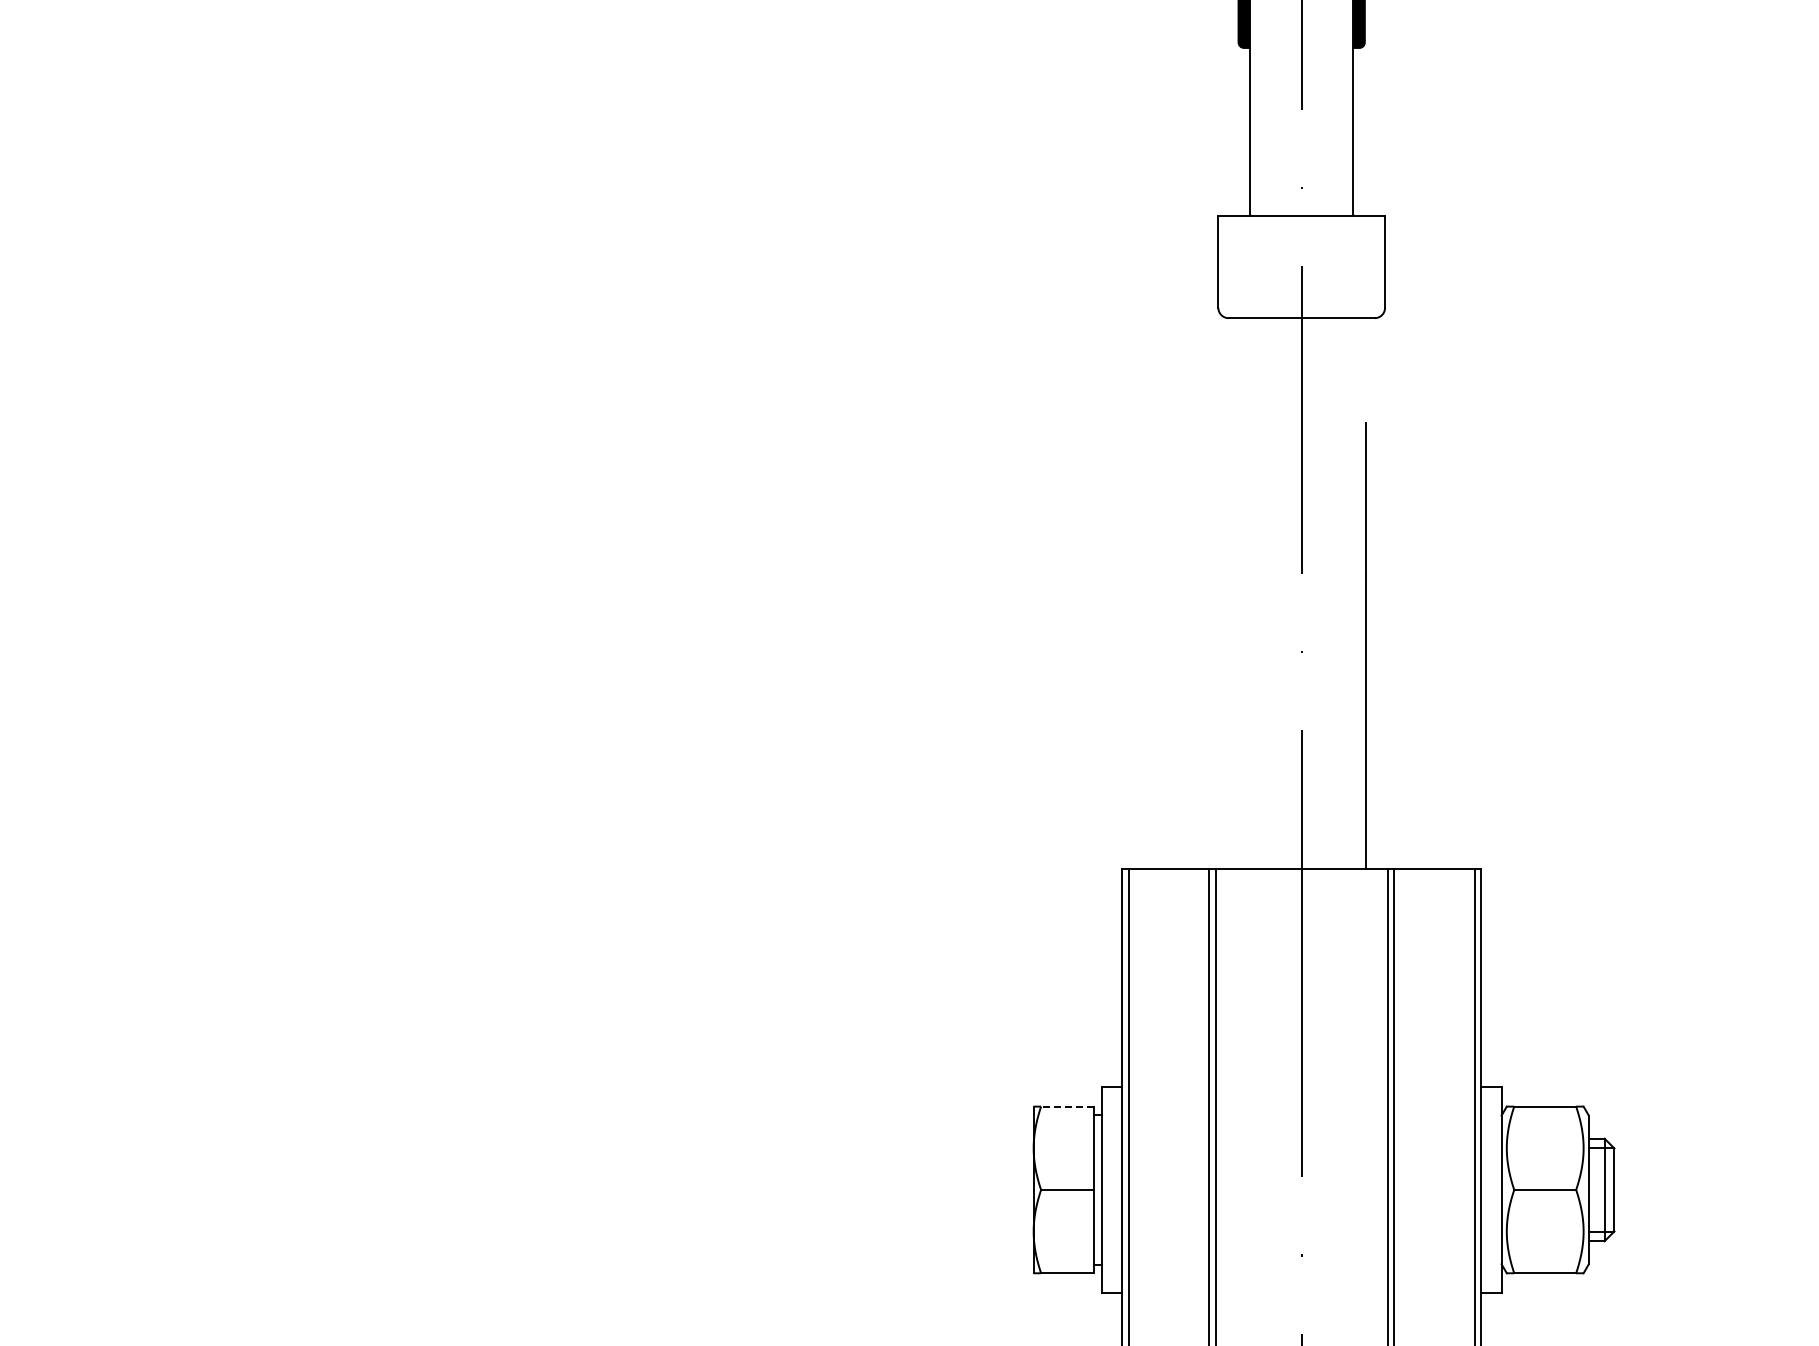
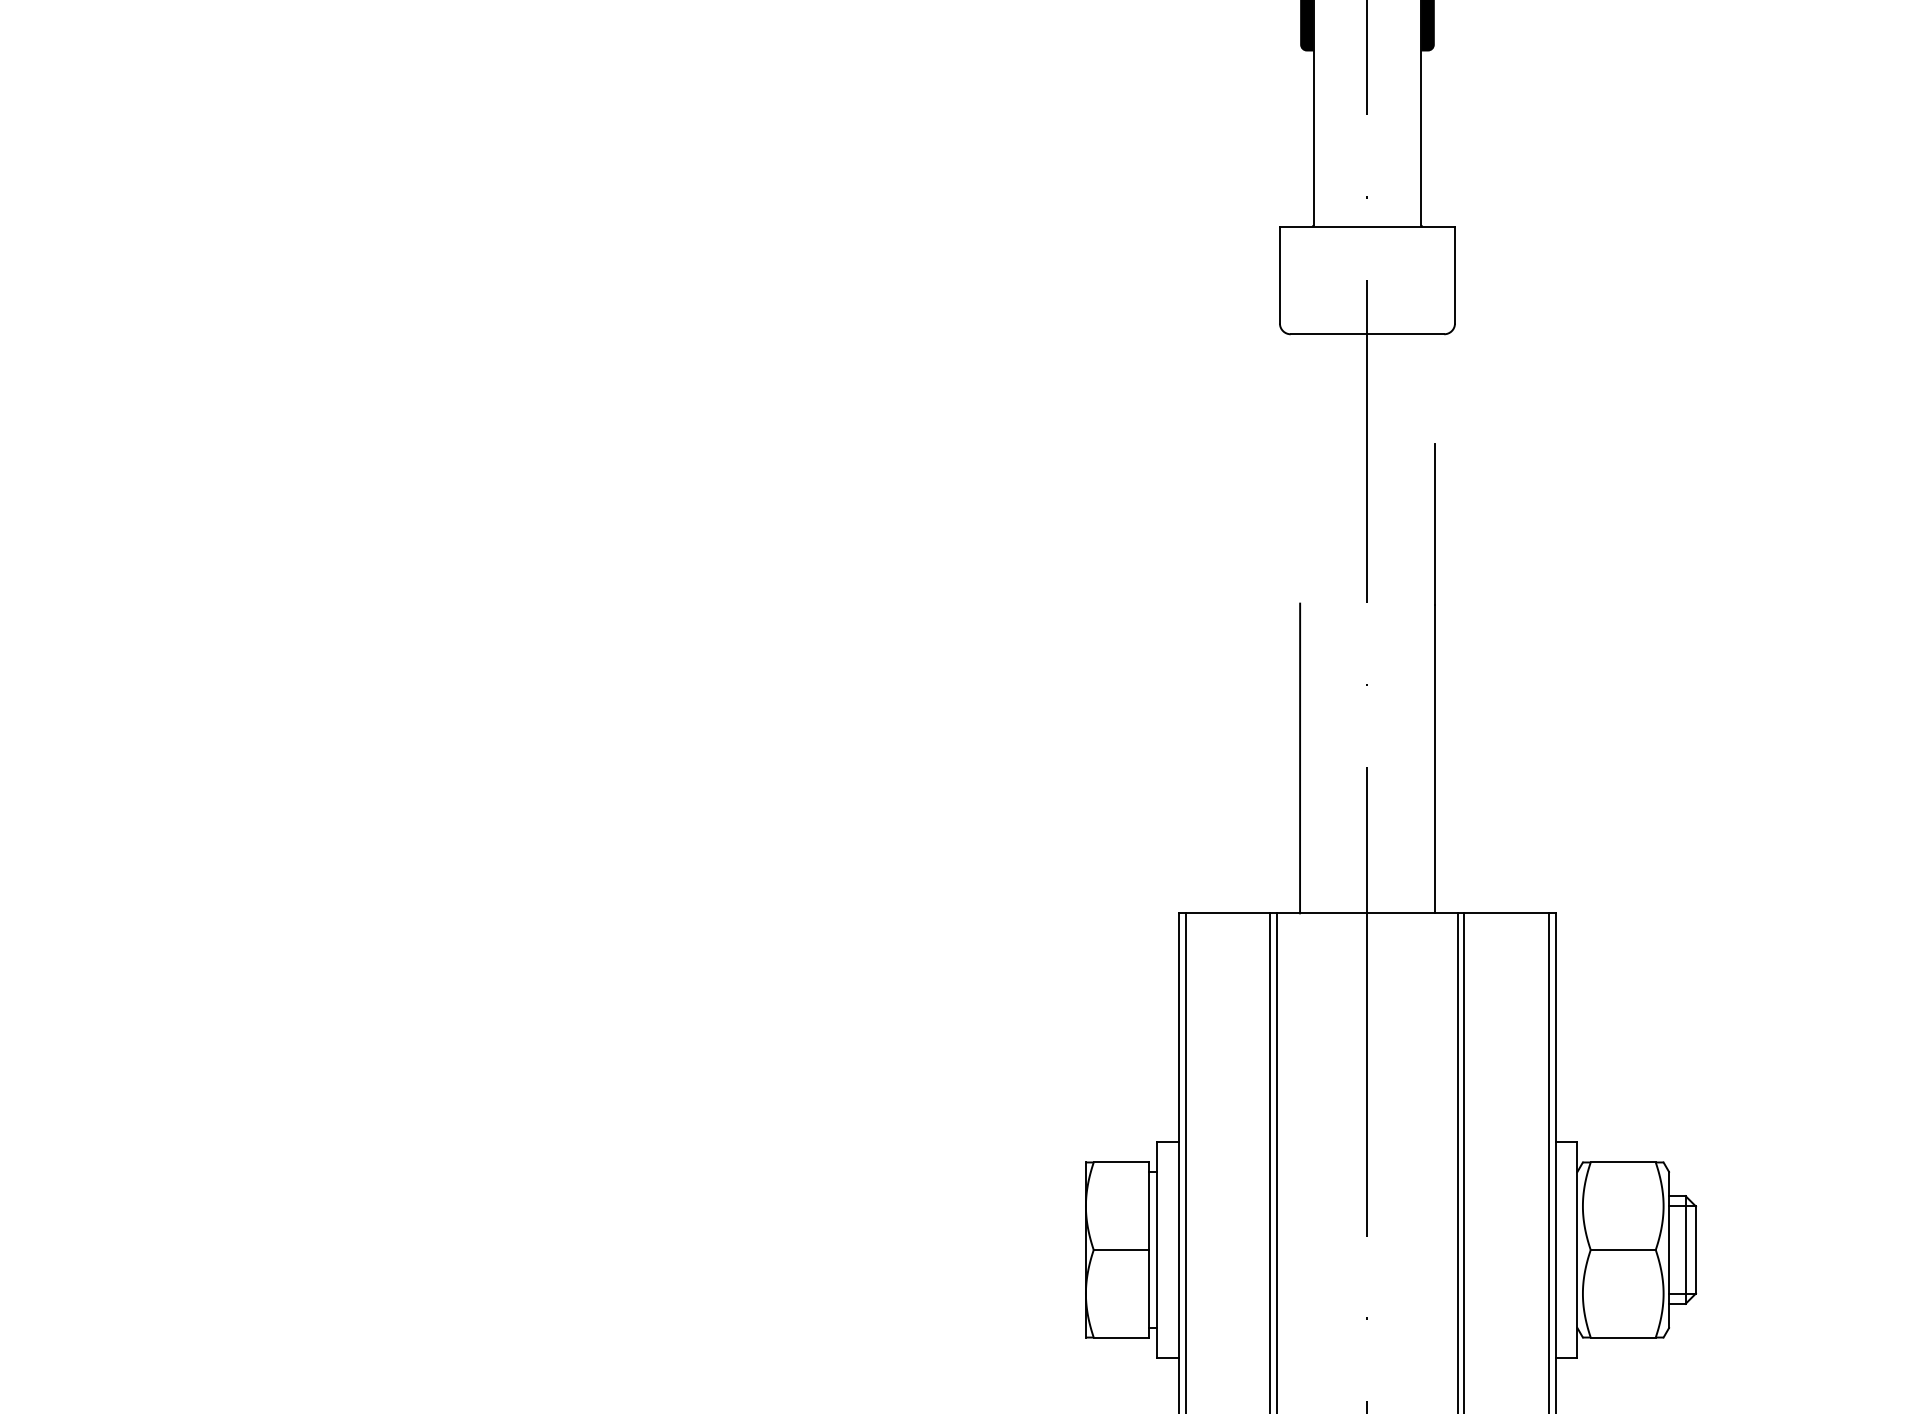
line: (1237, 721) -> (1300, 757), added
line: (1067, 1106) -> (1121, 1162), dashed -> solid

